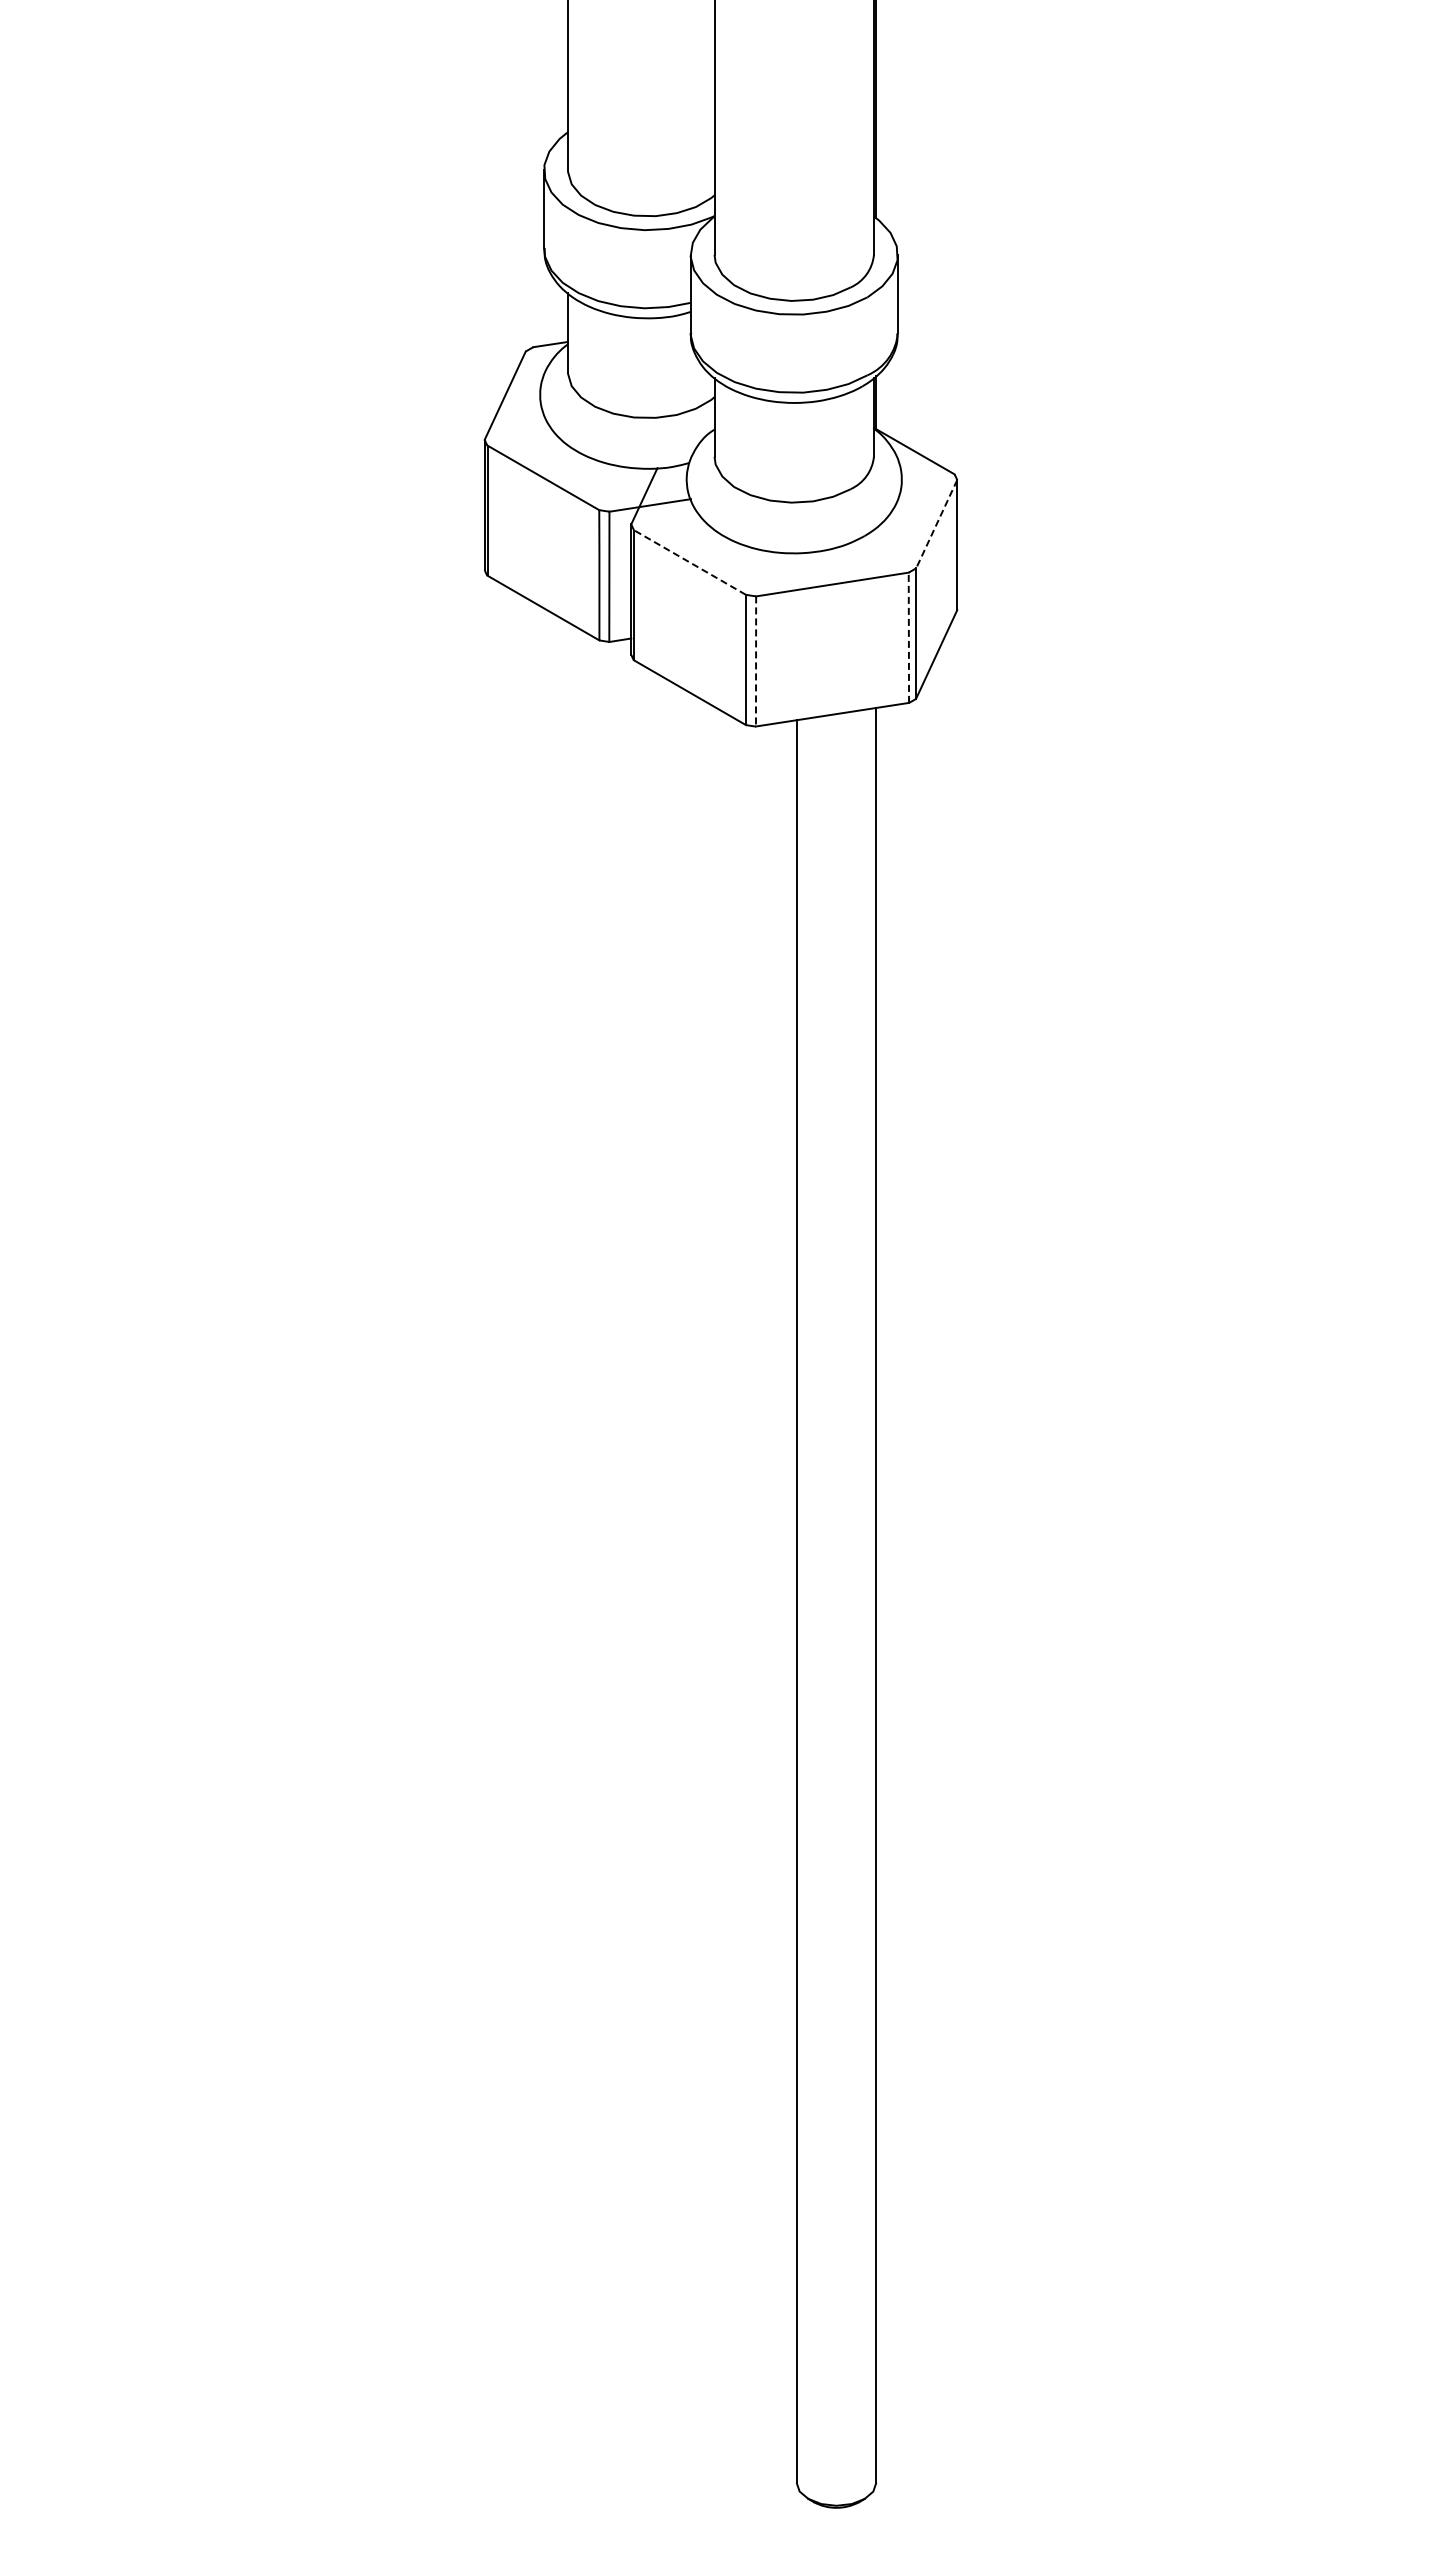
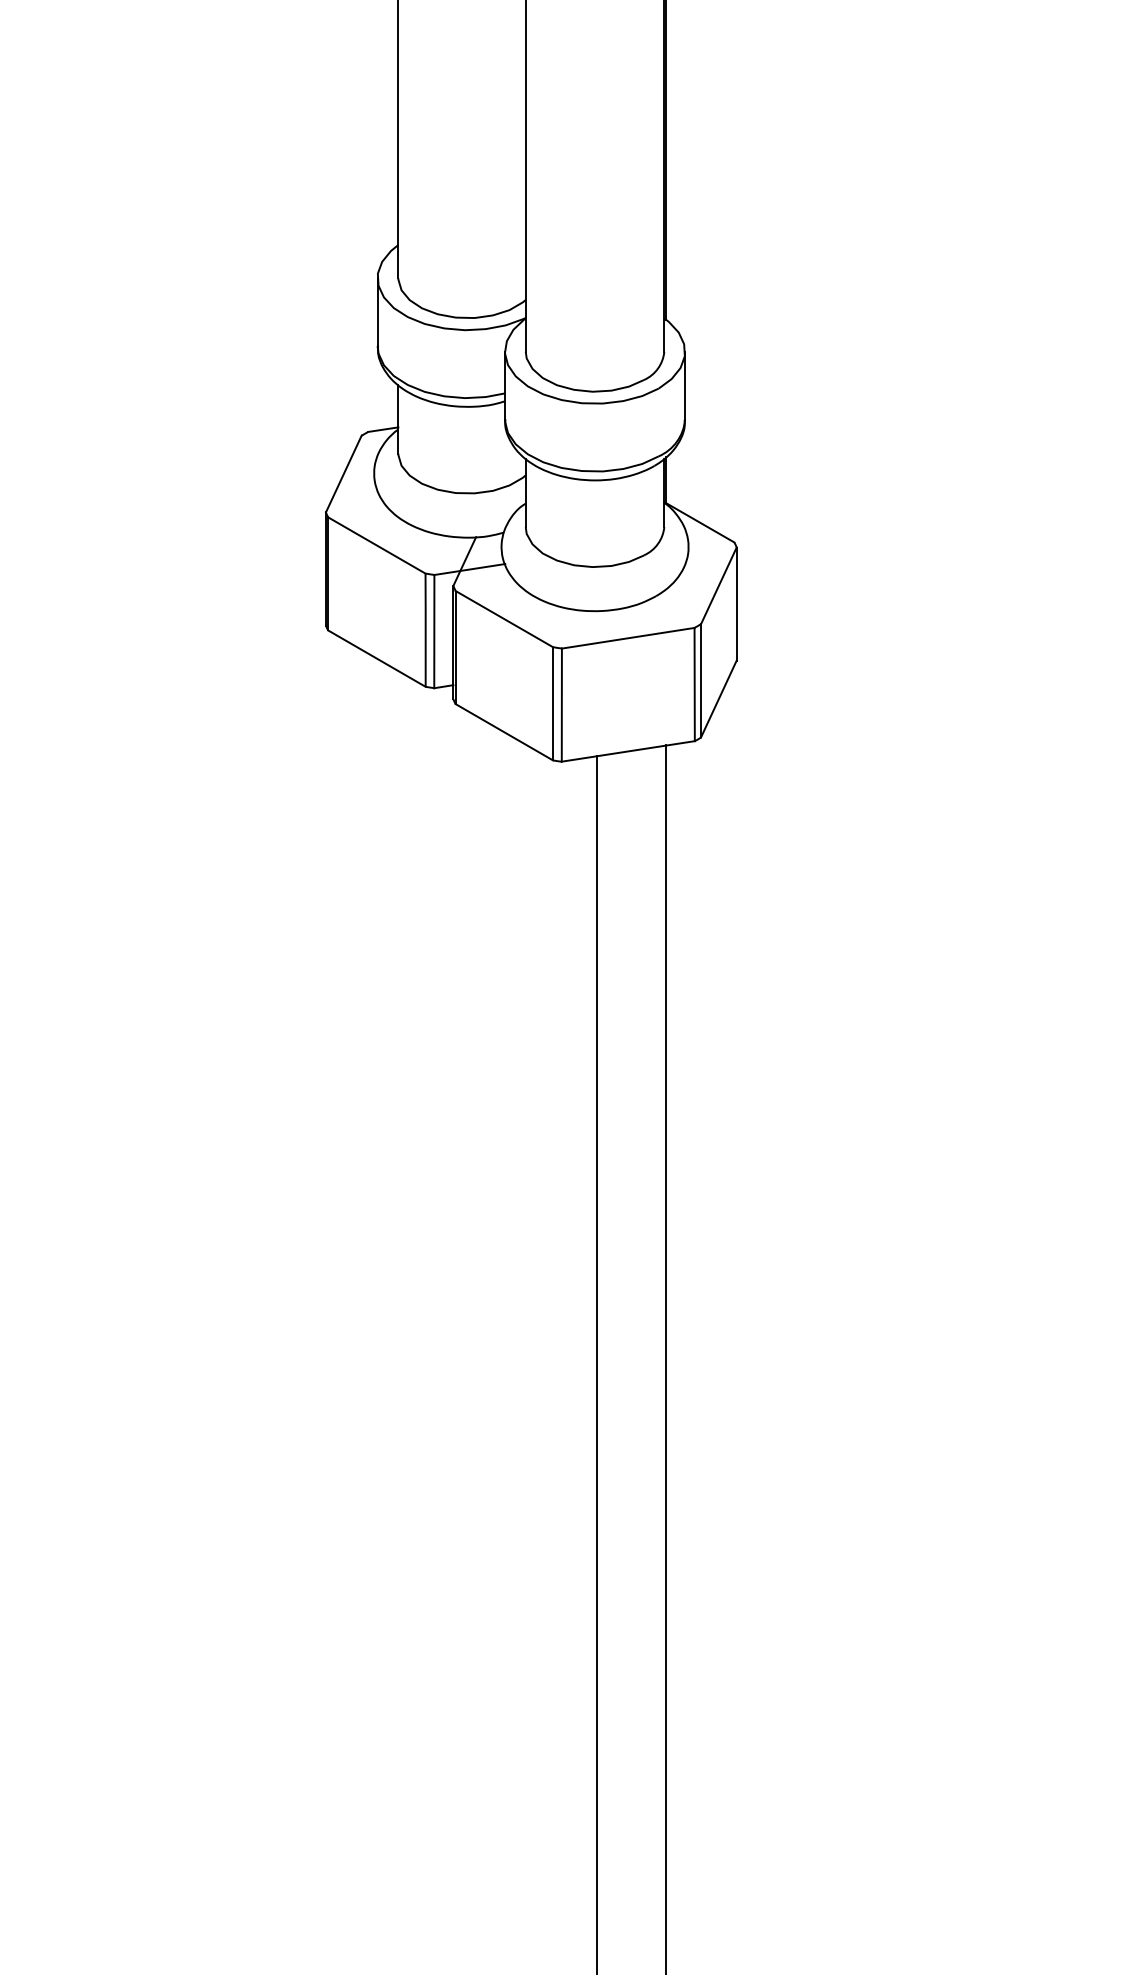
line: (936, 524) -> (718, 586), dashed -> solid
line: (689, 562) -> (503, 619), dashed -> solid
line: (908, 637) -> (694, 684), dashed -> solid
line: (756, 661) -> (562, 705), dashed -> solid

